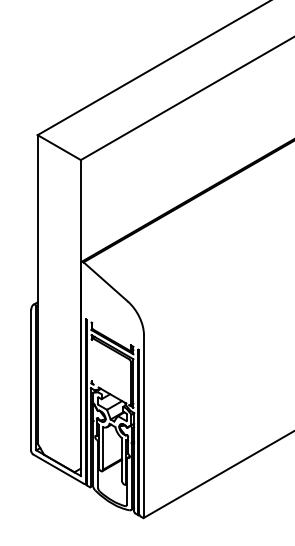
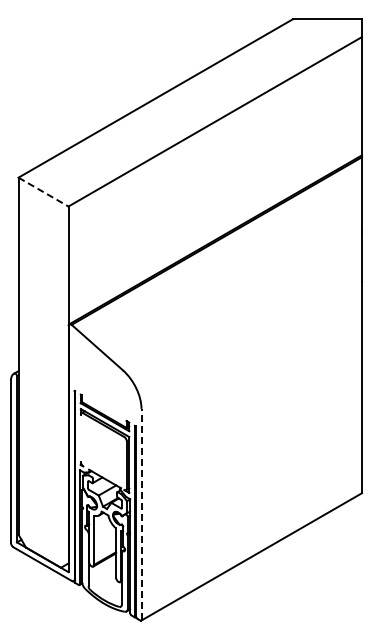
line: (59, 147) -> (43, 192), solid -> dashed
line: (143, 426) -> (141, 514), solid -> dashed

